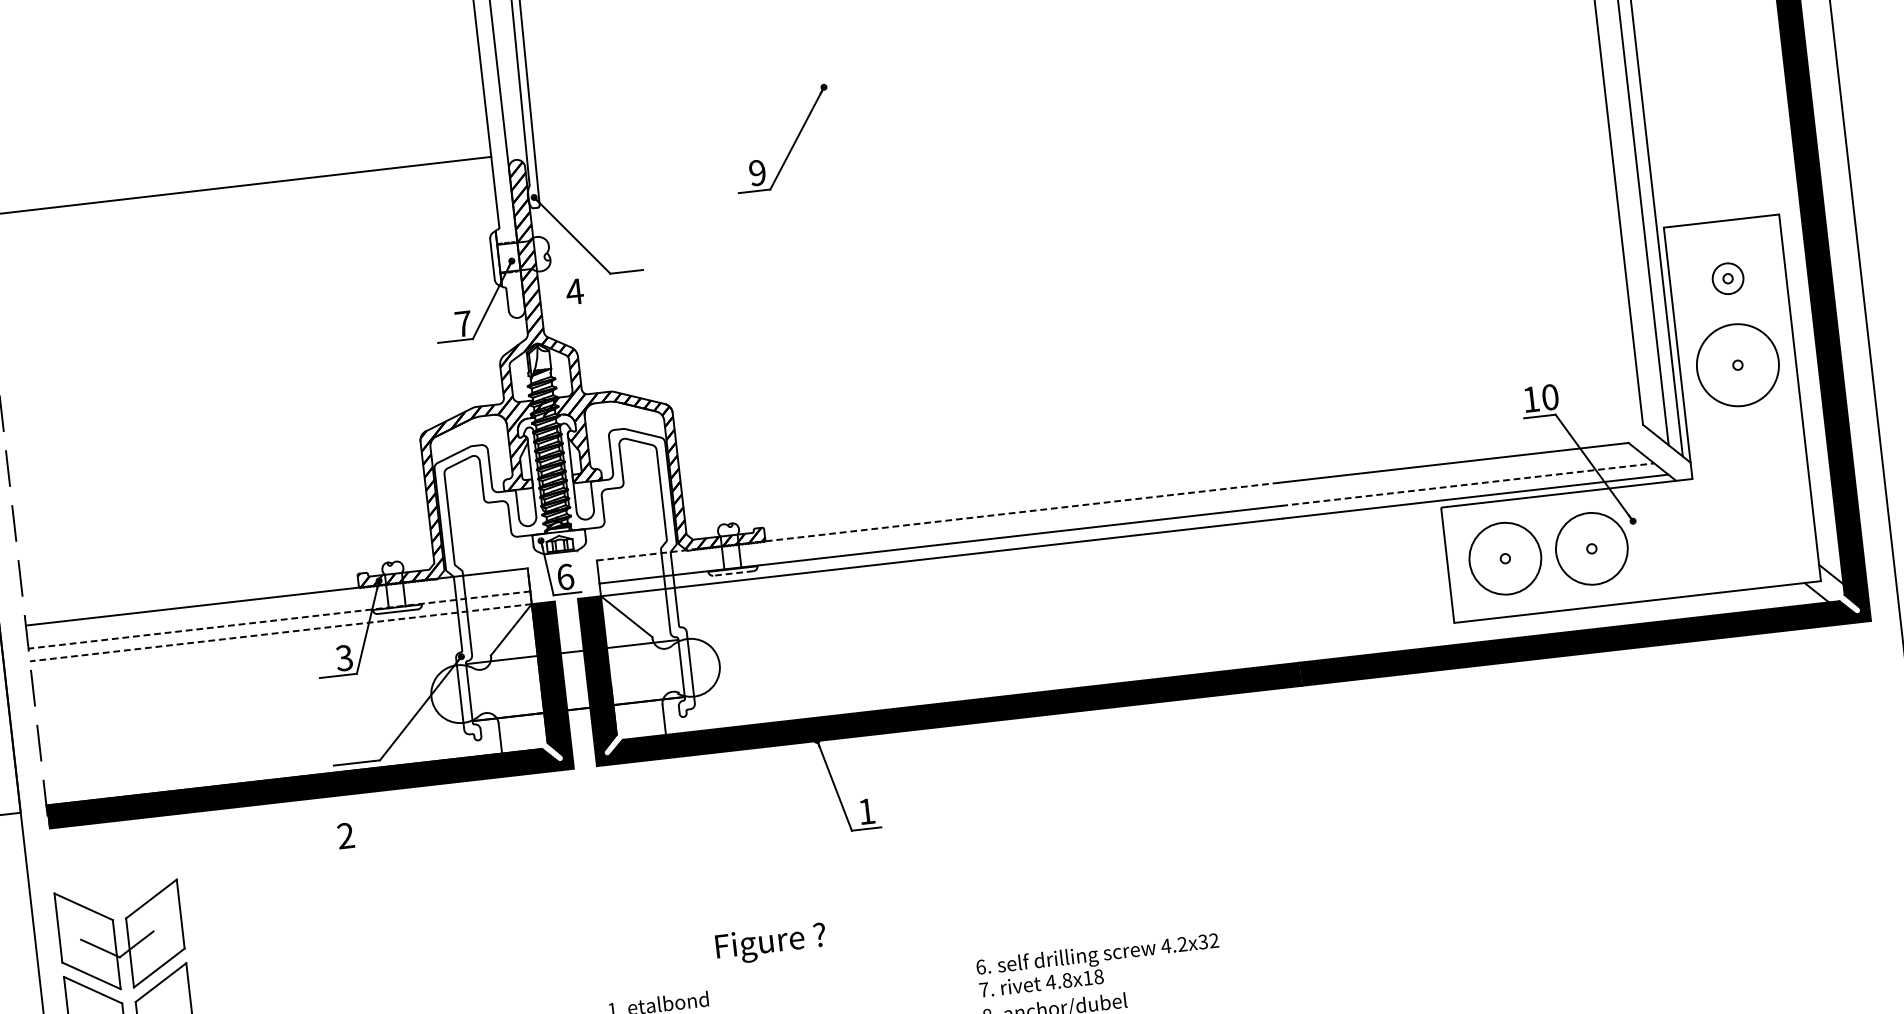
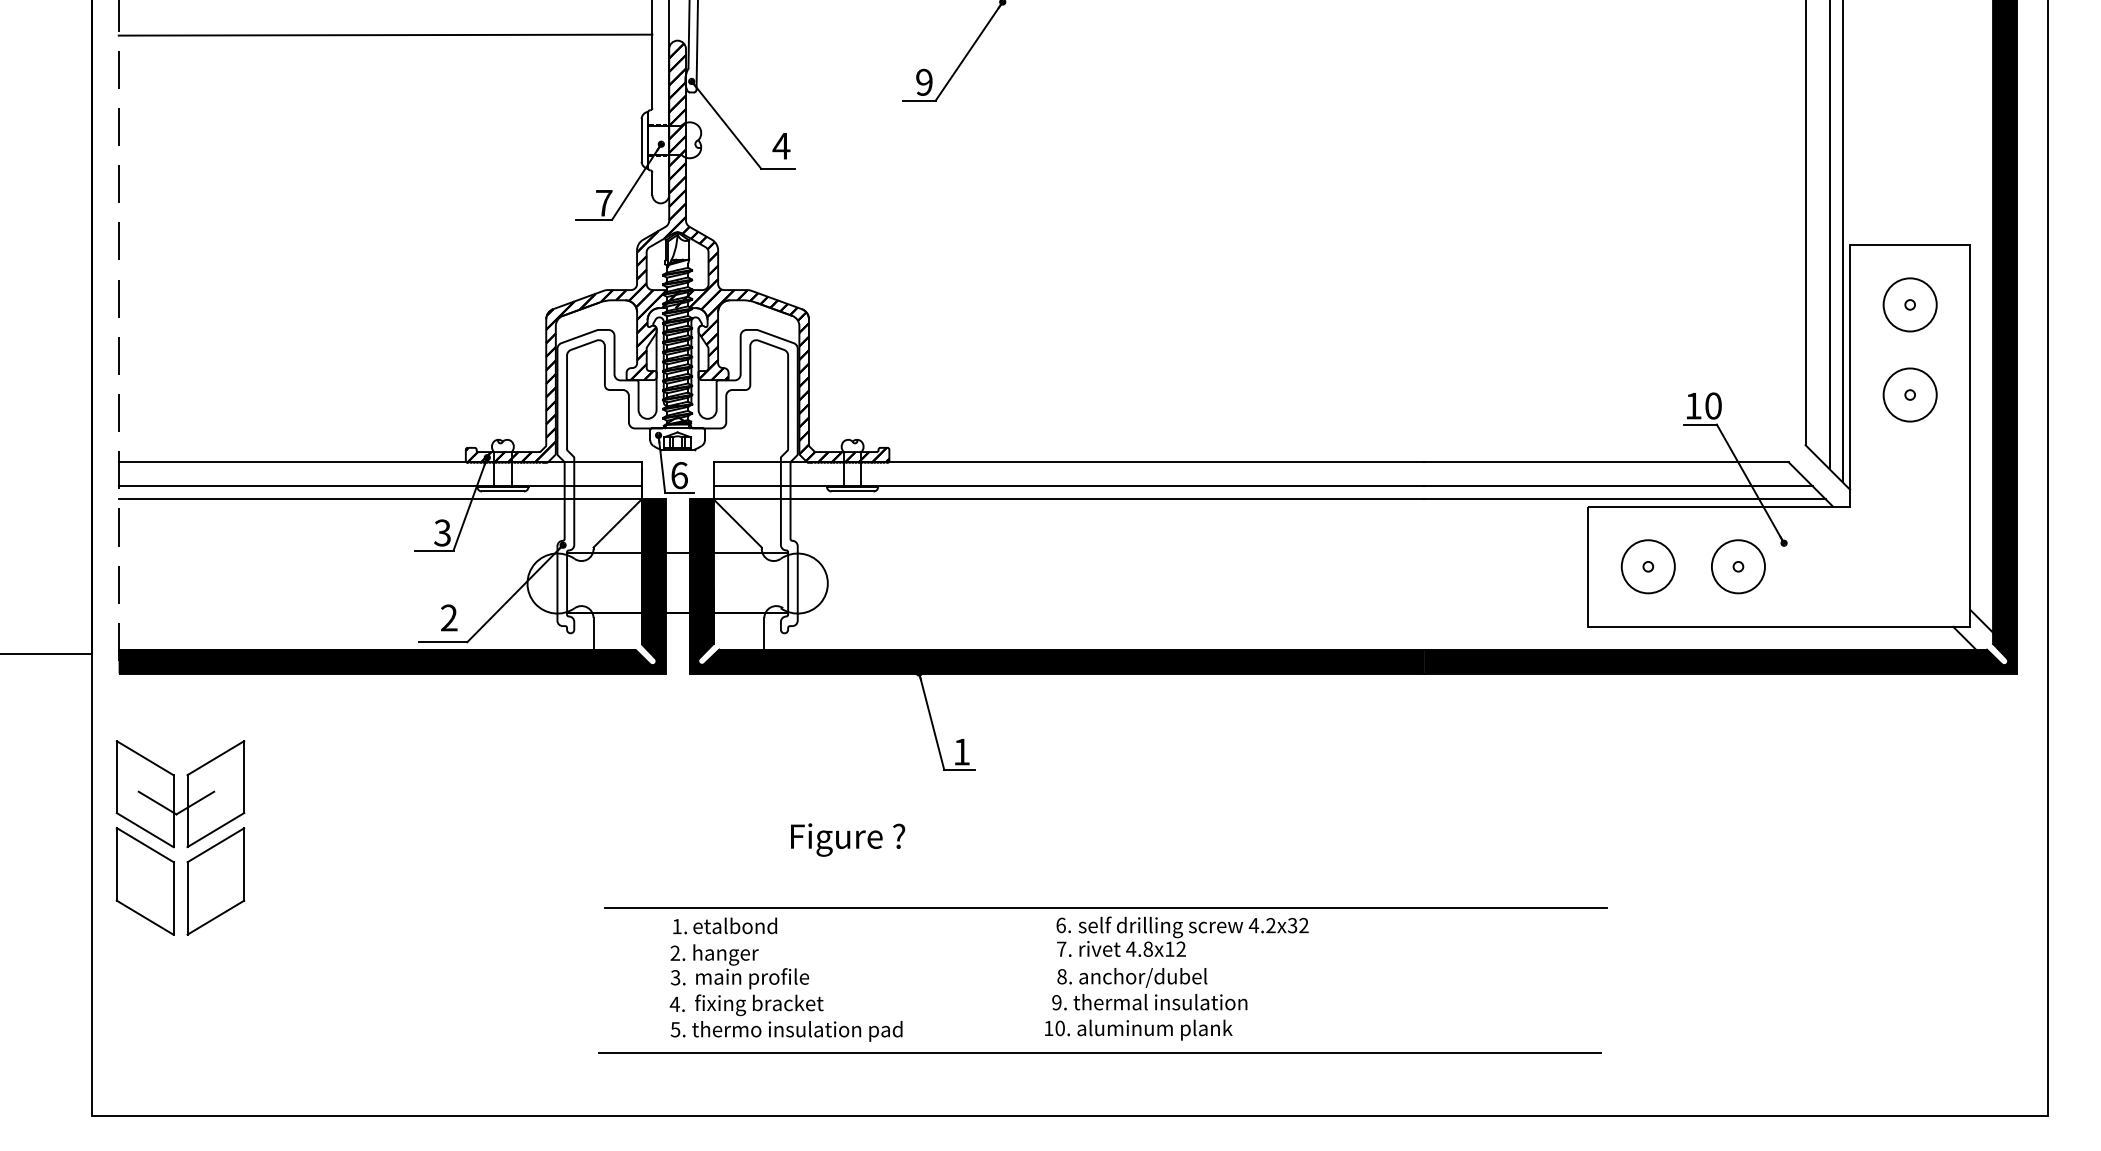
circle: (1727, 278) -> (1909, 304), size x1.67
text: (574, 292) -> (781, 146), moved
circle: (1737, 364) -> (1909, 394), size x0.62
line: (1467, 484) -> (1618, 486), dashed -> solid
line: (938, 521) -> (1069, 462), dashed -> solid
circle: (1590, 548) -> (1737, 566), size x0.71
circle: (1504, 558) -> (1647, 566), size x0.71
line: (733, 573) -> (852, 491), dashed -> solid
line: (278, 620) -> (379, 486), dashed -> solid
line: (280, 632) -> (379, 499), dashed -> solid
text: (346, 835) -> (449, 617), moved
text: (771, 943) -> (848, 839), moved
line: (1021, 945) -> (1105, 907), added
text: (1098, 976) -> (1180, 948), 18 -> 12

